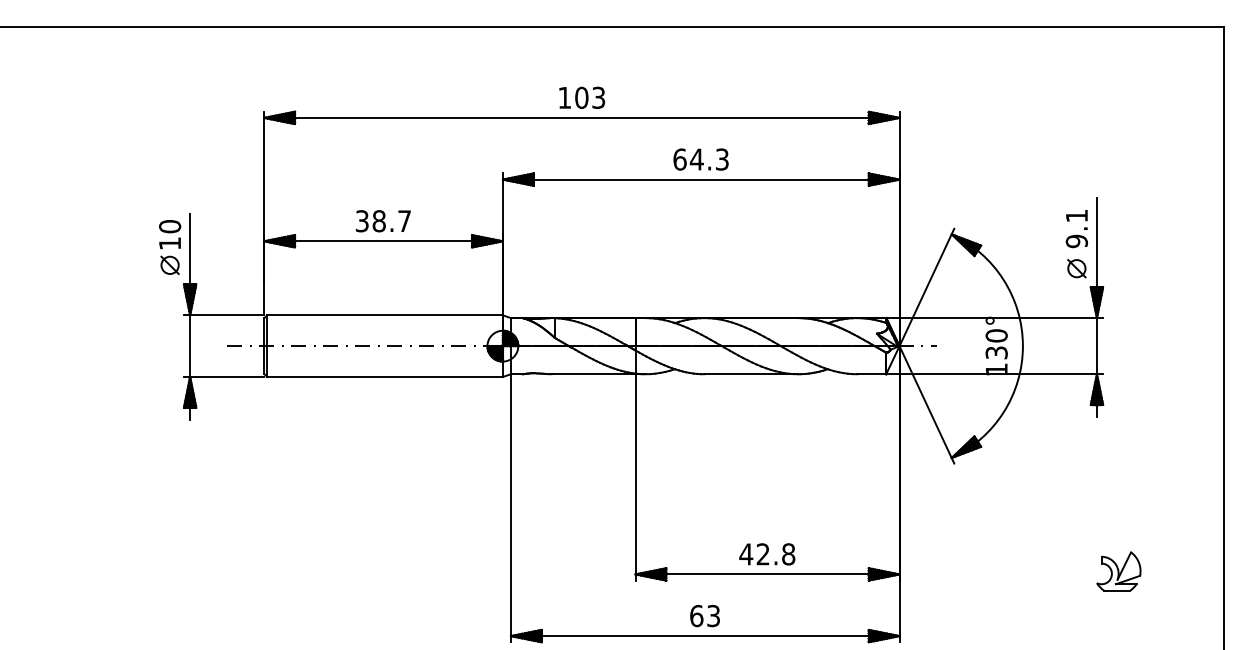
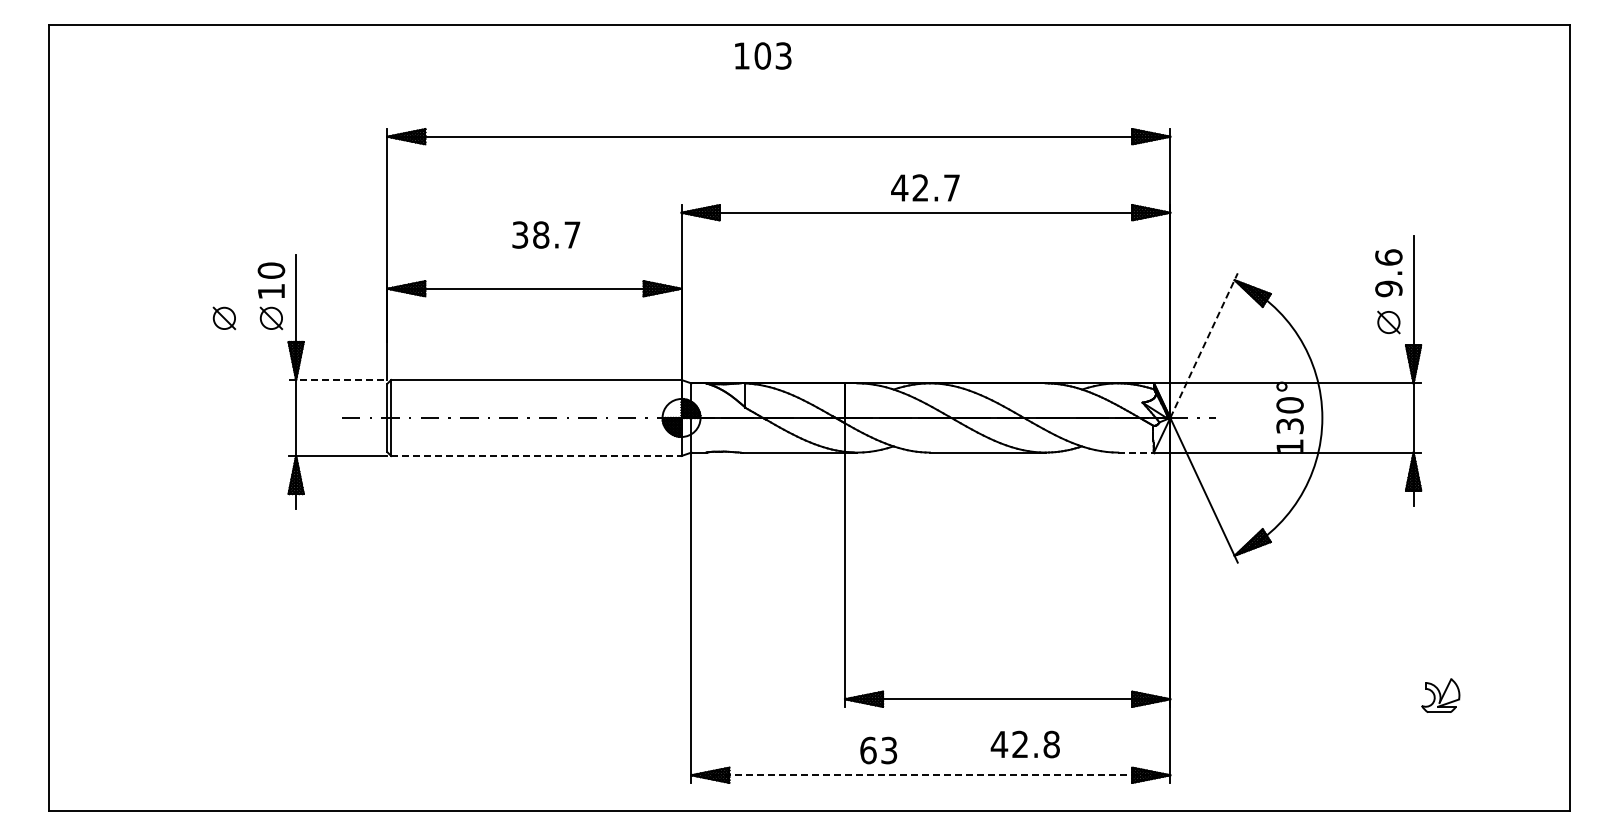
text: (582, 97) -> (763, 55), moved
text: (700, 159) -> (925, 187), 64.3 -> 42.7
text: (1076, 215) -> (1388, 257), 9.1 -> 9.6
text: (383, 220) -> (546, 234), moved
part: (131, 265) -> (224, 318), added
line: (927, 287) -> (1204, 345), solid -> dashed
line: (224, 314) -> (338, 379), solid -> dashed
line: (872, 374) -> (1136, 452), solid -> dashed
line: (385, 377) -> (536, 456), solid -> dashed
text: (766, 554) -> (1024, 744), moved
part: (1118, 571) -> (1440, 695), size x0.7
text: (704, 616) -> (878, 750), moved
line: (705, 636) -> (931, 775), solid -> dashed

